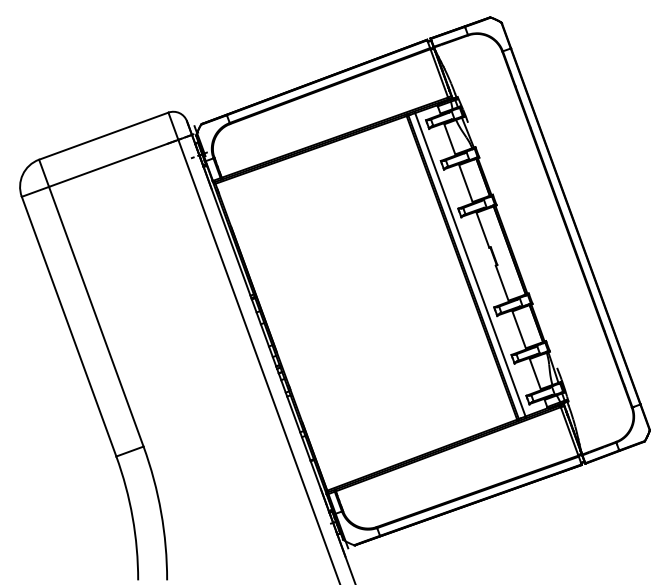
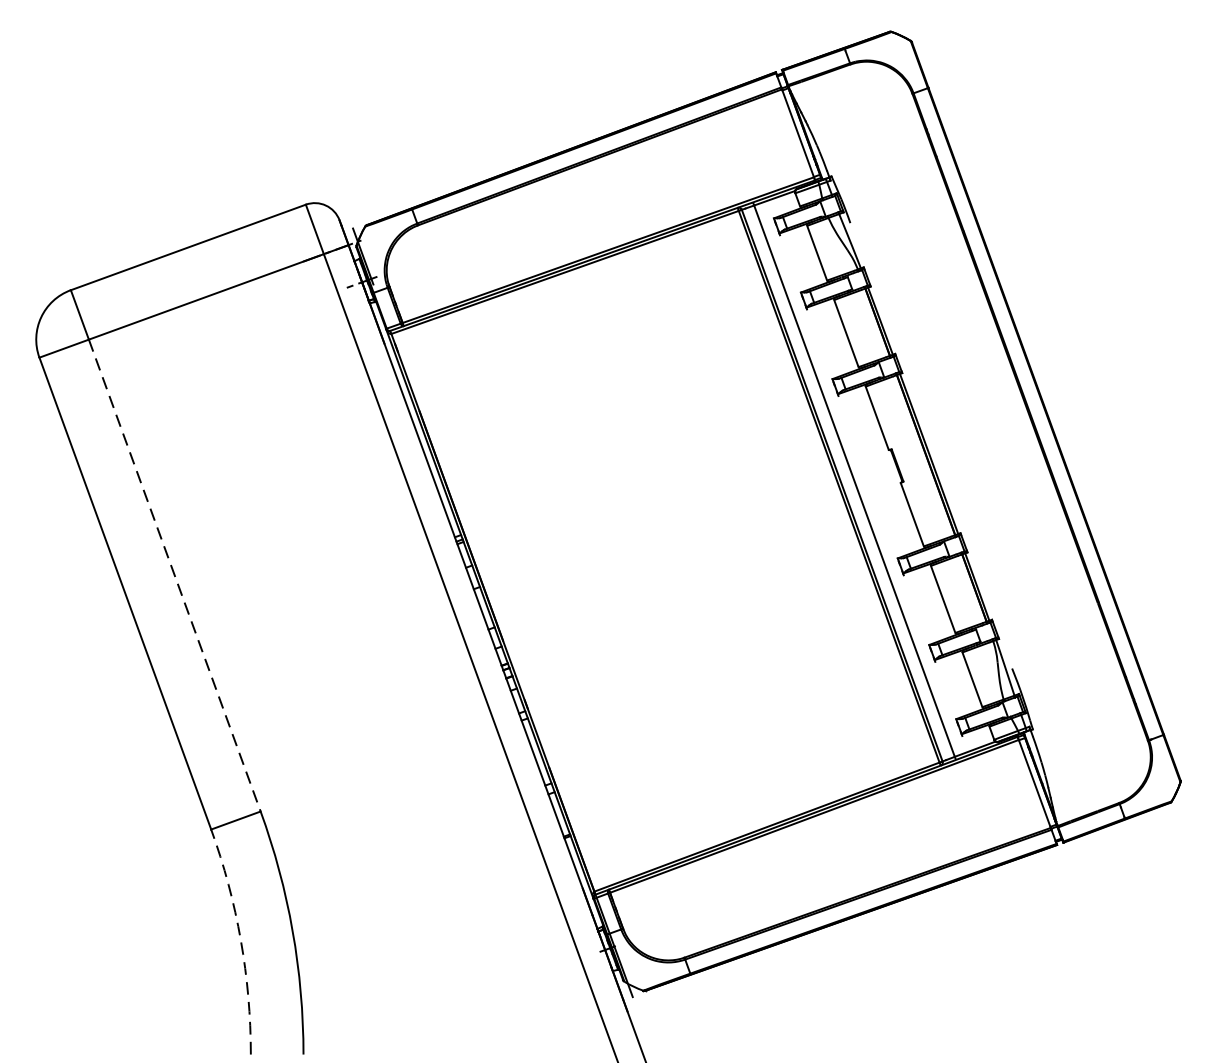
line: (96, 317) -> (175, 576), solid -> dashed
arc: (132, 517) -> (240, 940), solid -> dashed

